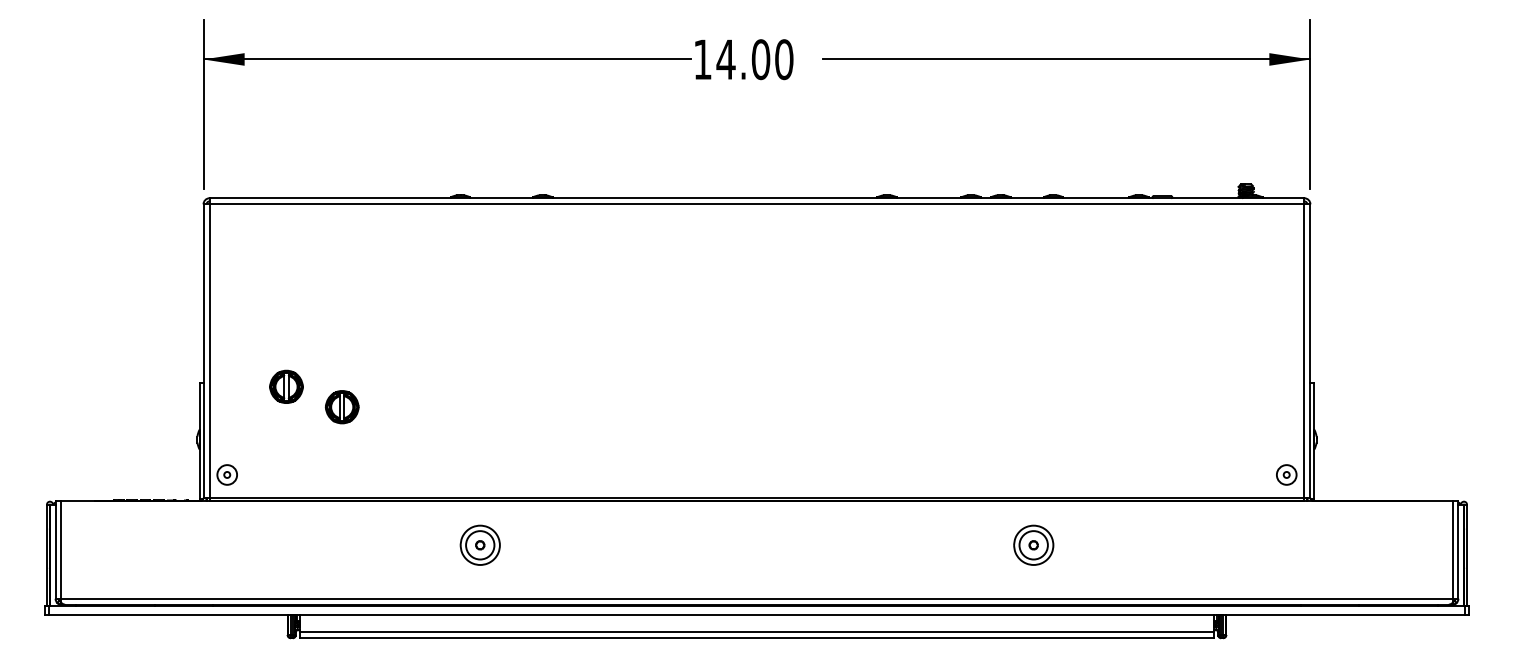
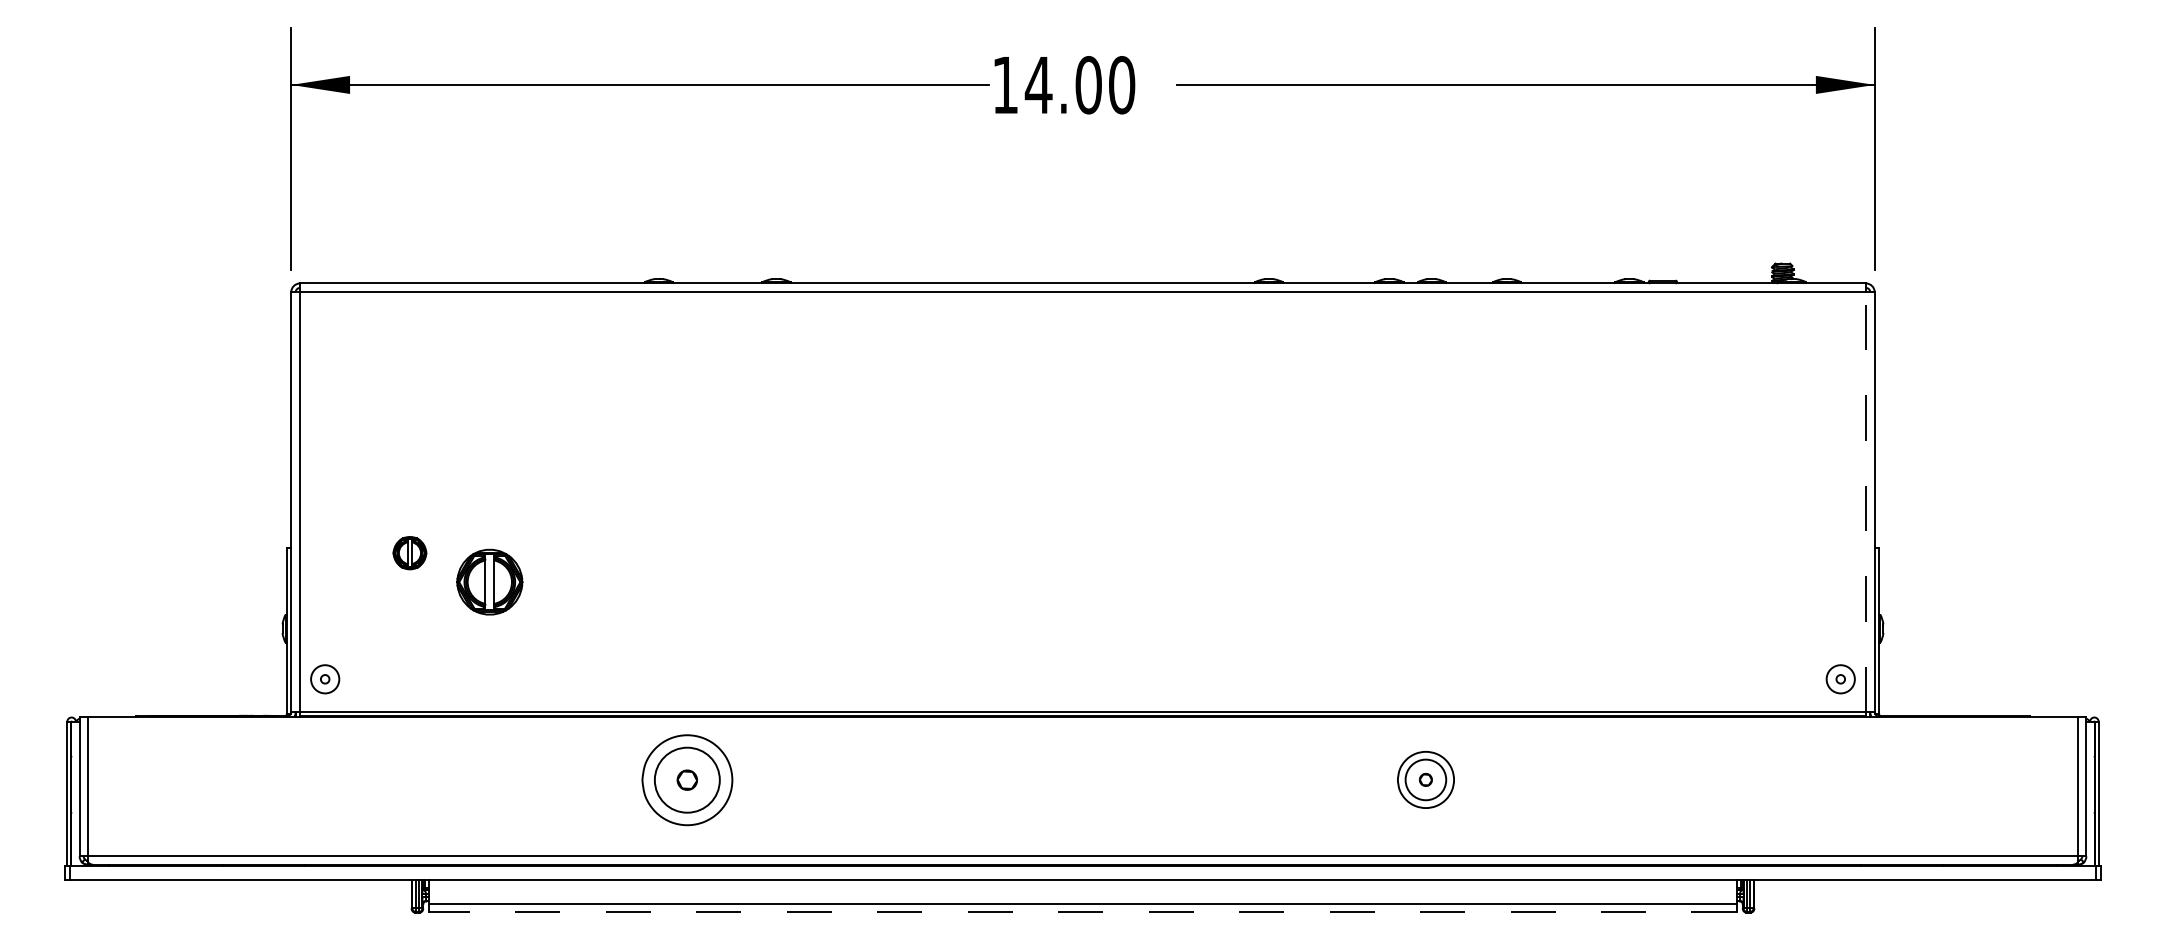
line: (1304, 351) -> (1866, 502), solid -> dashed
part: (286, 386) -> (409, 552), size x0.7
part: (341, 407) -> (488, 582), size x1.4
part: (479, 544) -> (686, 778), size x1.6
part: (1033, 544) -> (1425, 778), moved
line: (756, 637) -> (1082, 911), solid -> dashed

